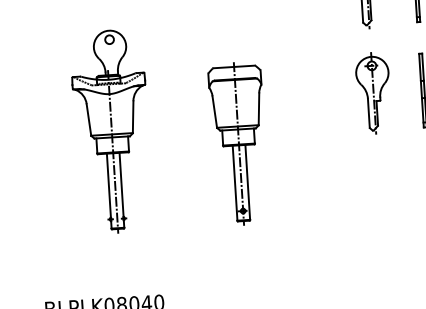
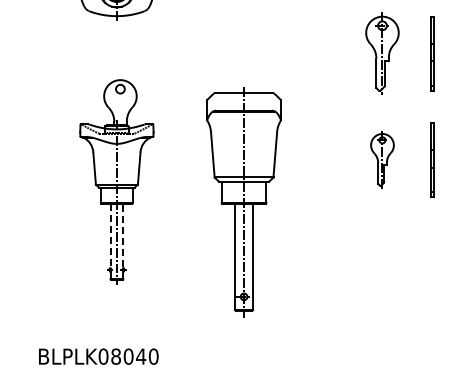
part: (373, 93) -> (382, 159), size x0.7
part: (238, 144) -> (243, 202), size x1.4
line: (121, 184) -> (123, 235), solid -> dashed
line: (108, 185) -> (110, 235), solid -> dashed

